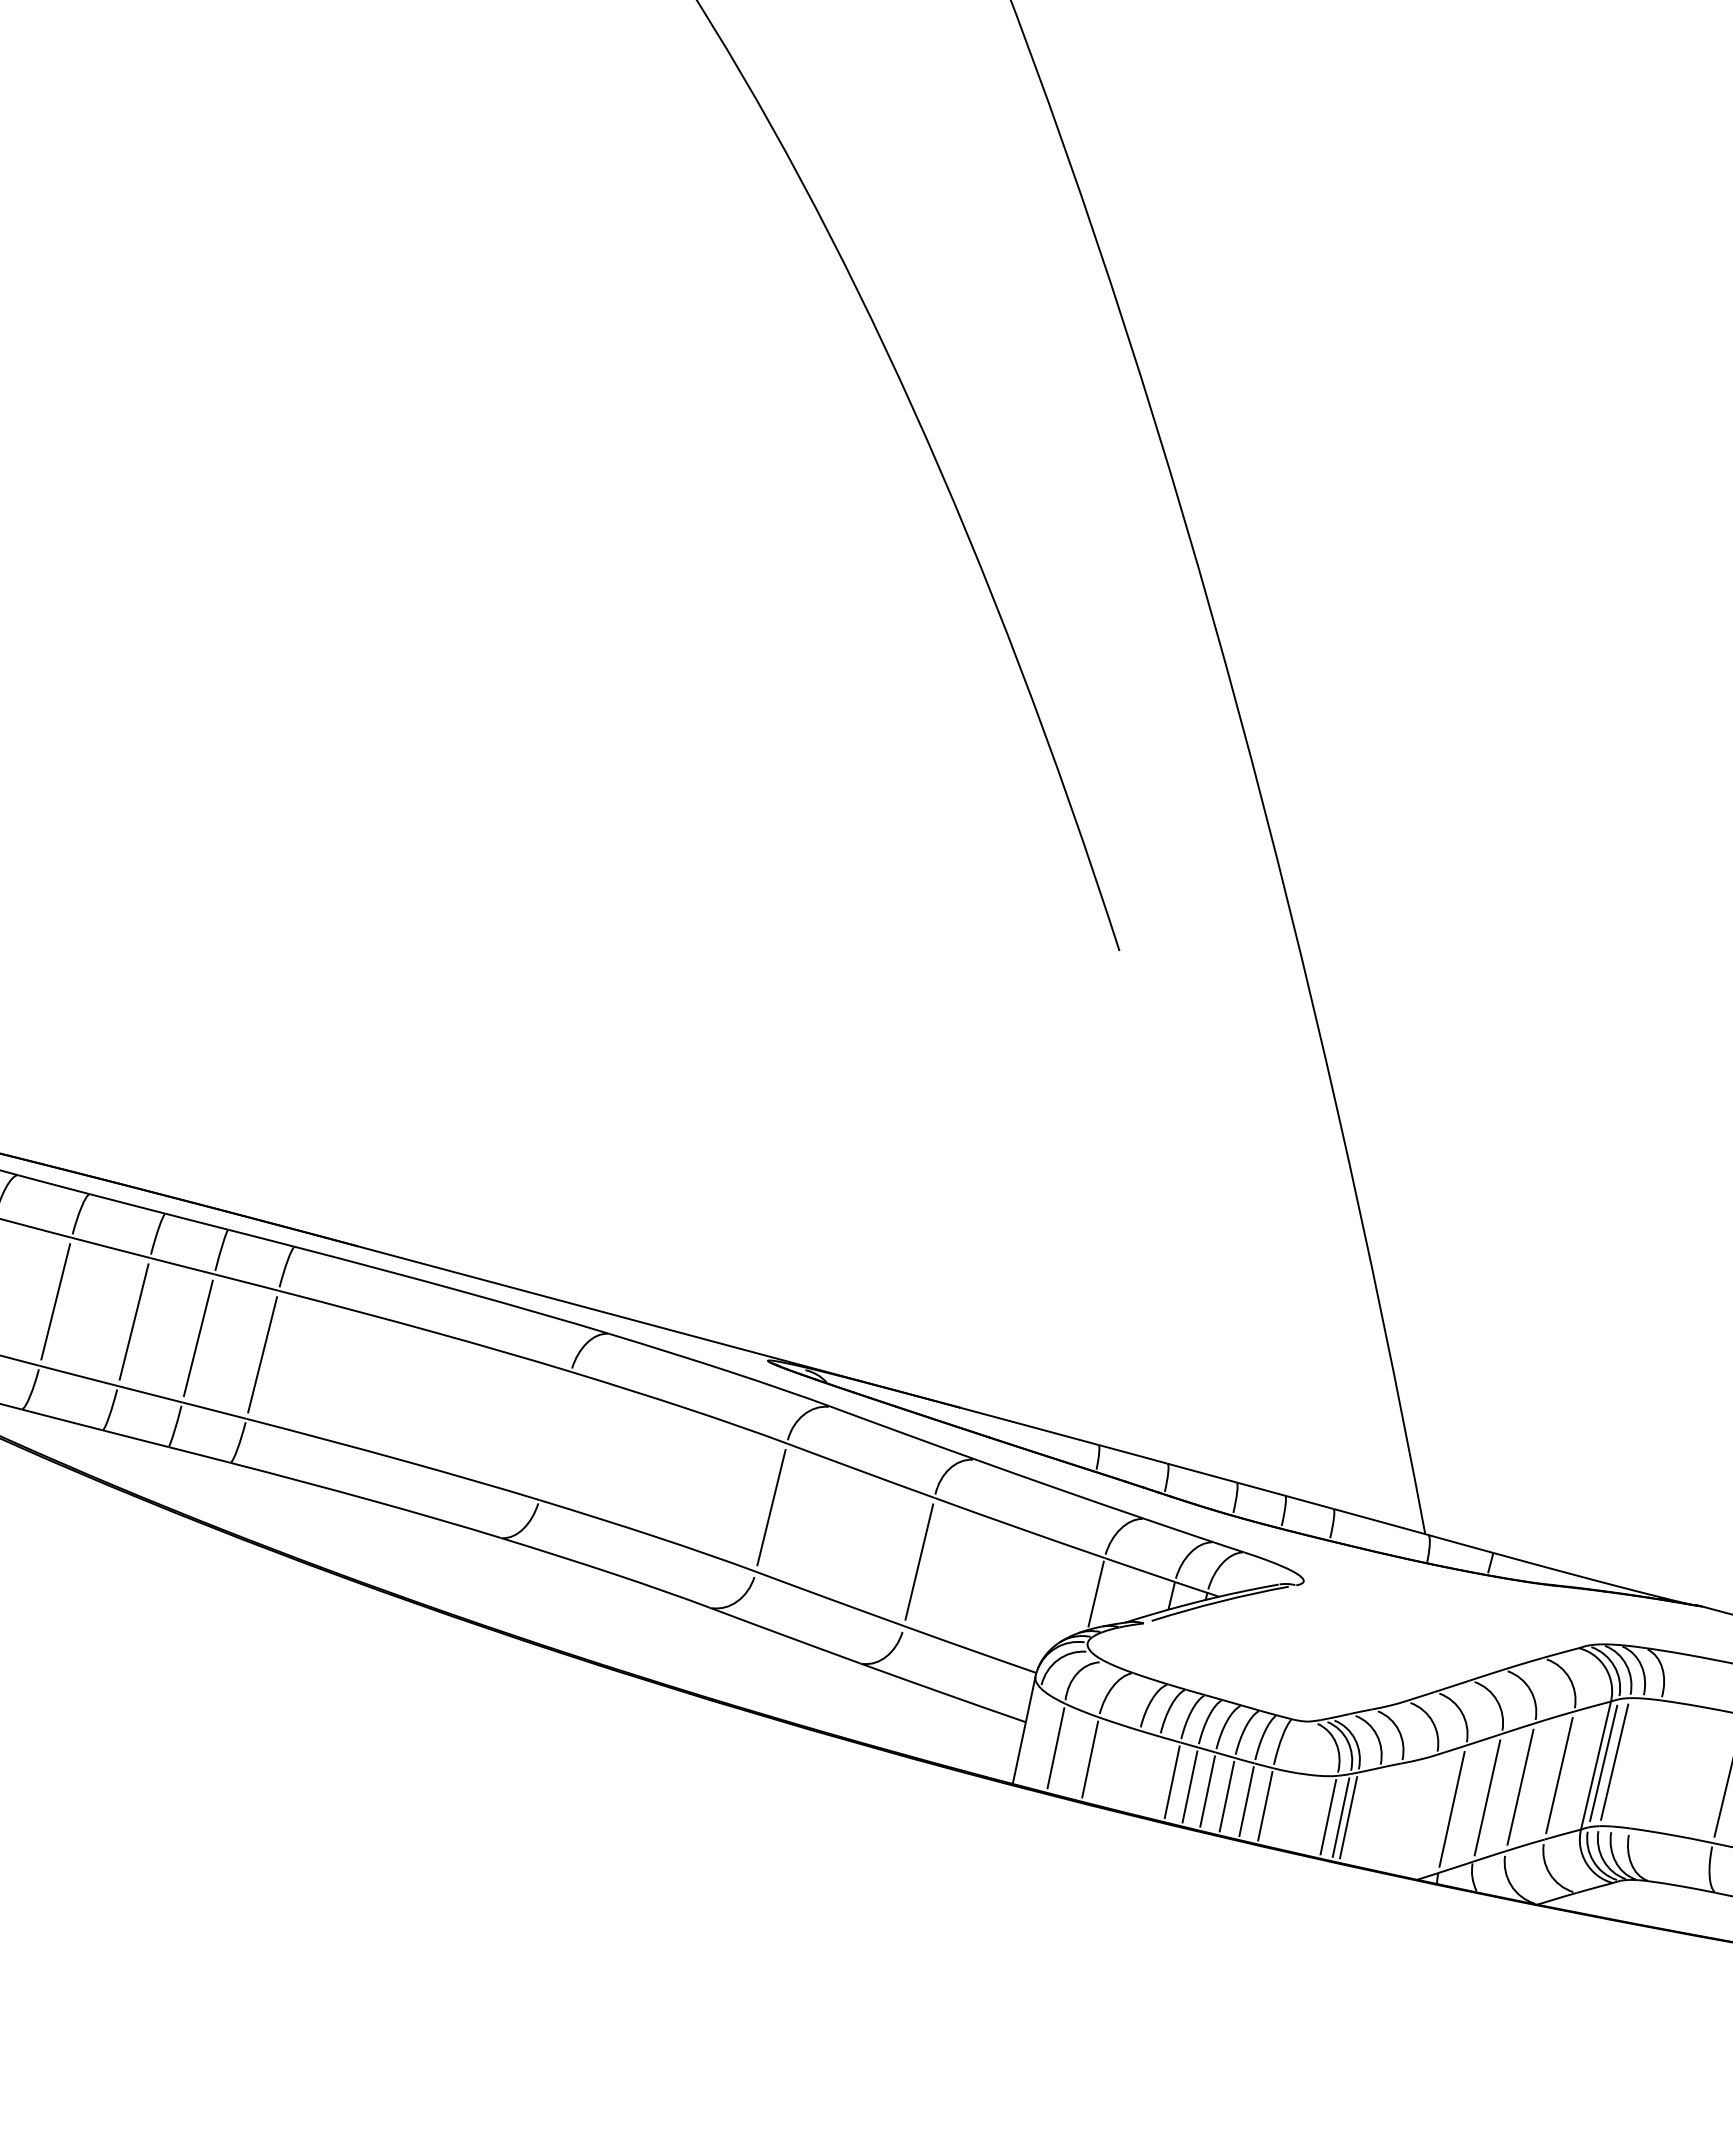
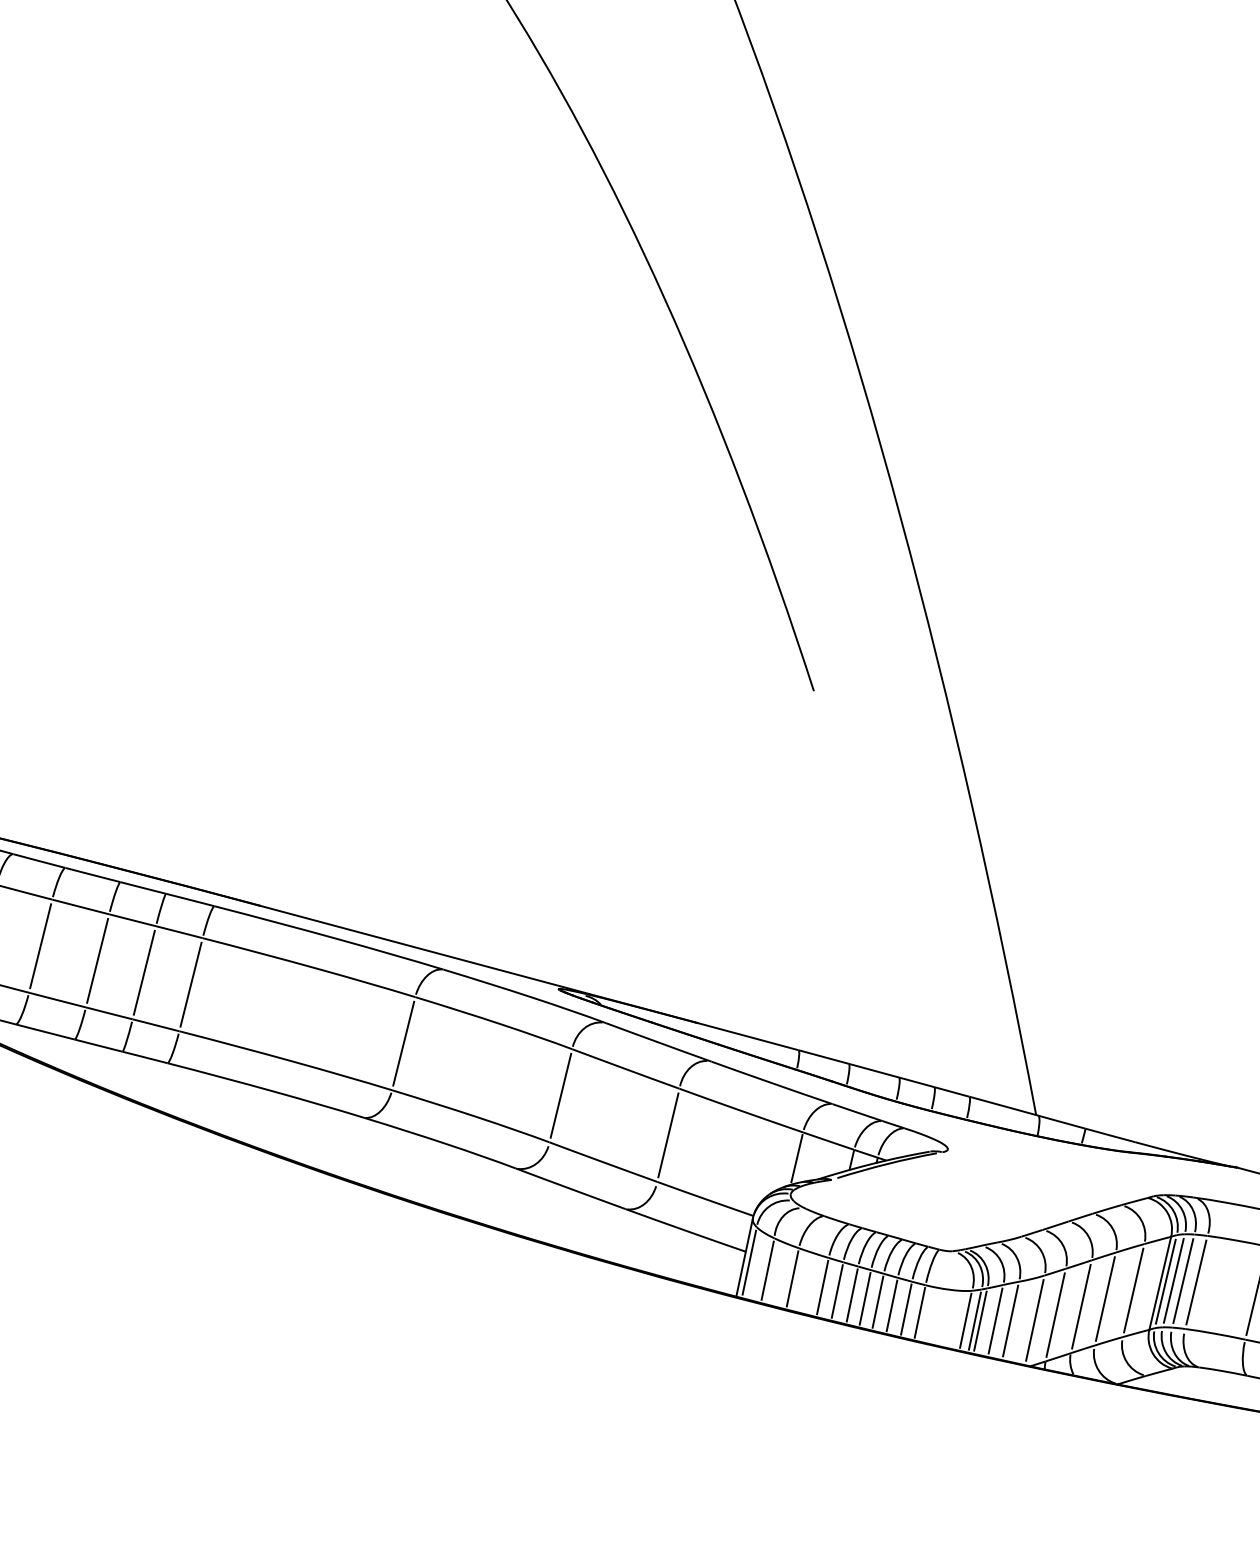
line: (554, 1435) -> (403, 1043), added
line: (1030, 1737) -> (749, 1262), added
line: (1627, 1762) -> (1183, 1281), added
line: (1645, 1764) -> (1196, 1282), added
line: (1131, 1771) -> (822, 1287), added
line: (1151, 1776) -> (837, 1291), added
line: (1423, 1816) -> (1034, 1320), added
line: (1368, 1817) -> (994, 1321), added
line: (1389, 1817) -> (1010, 1321), added

